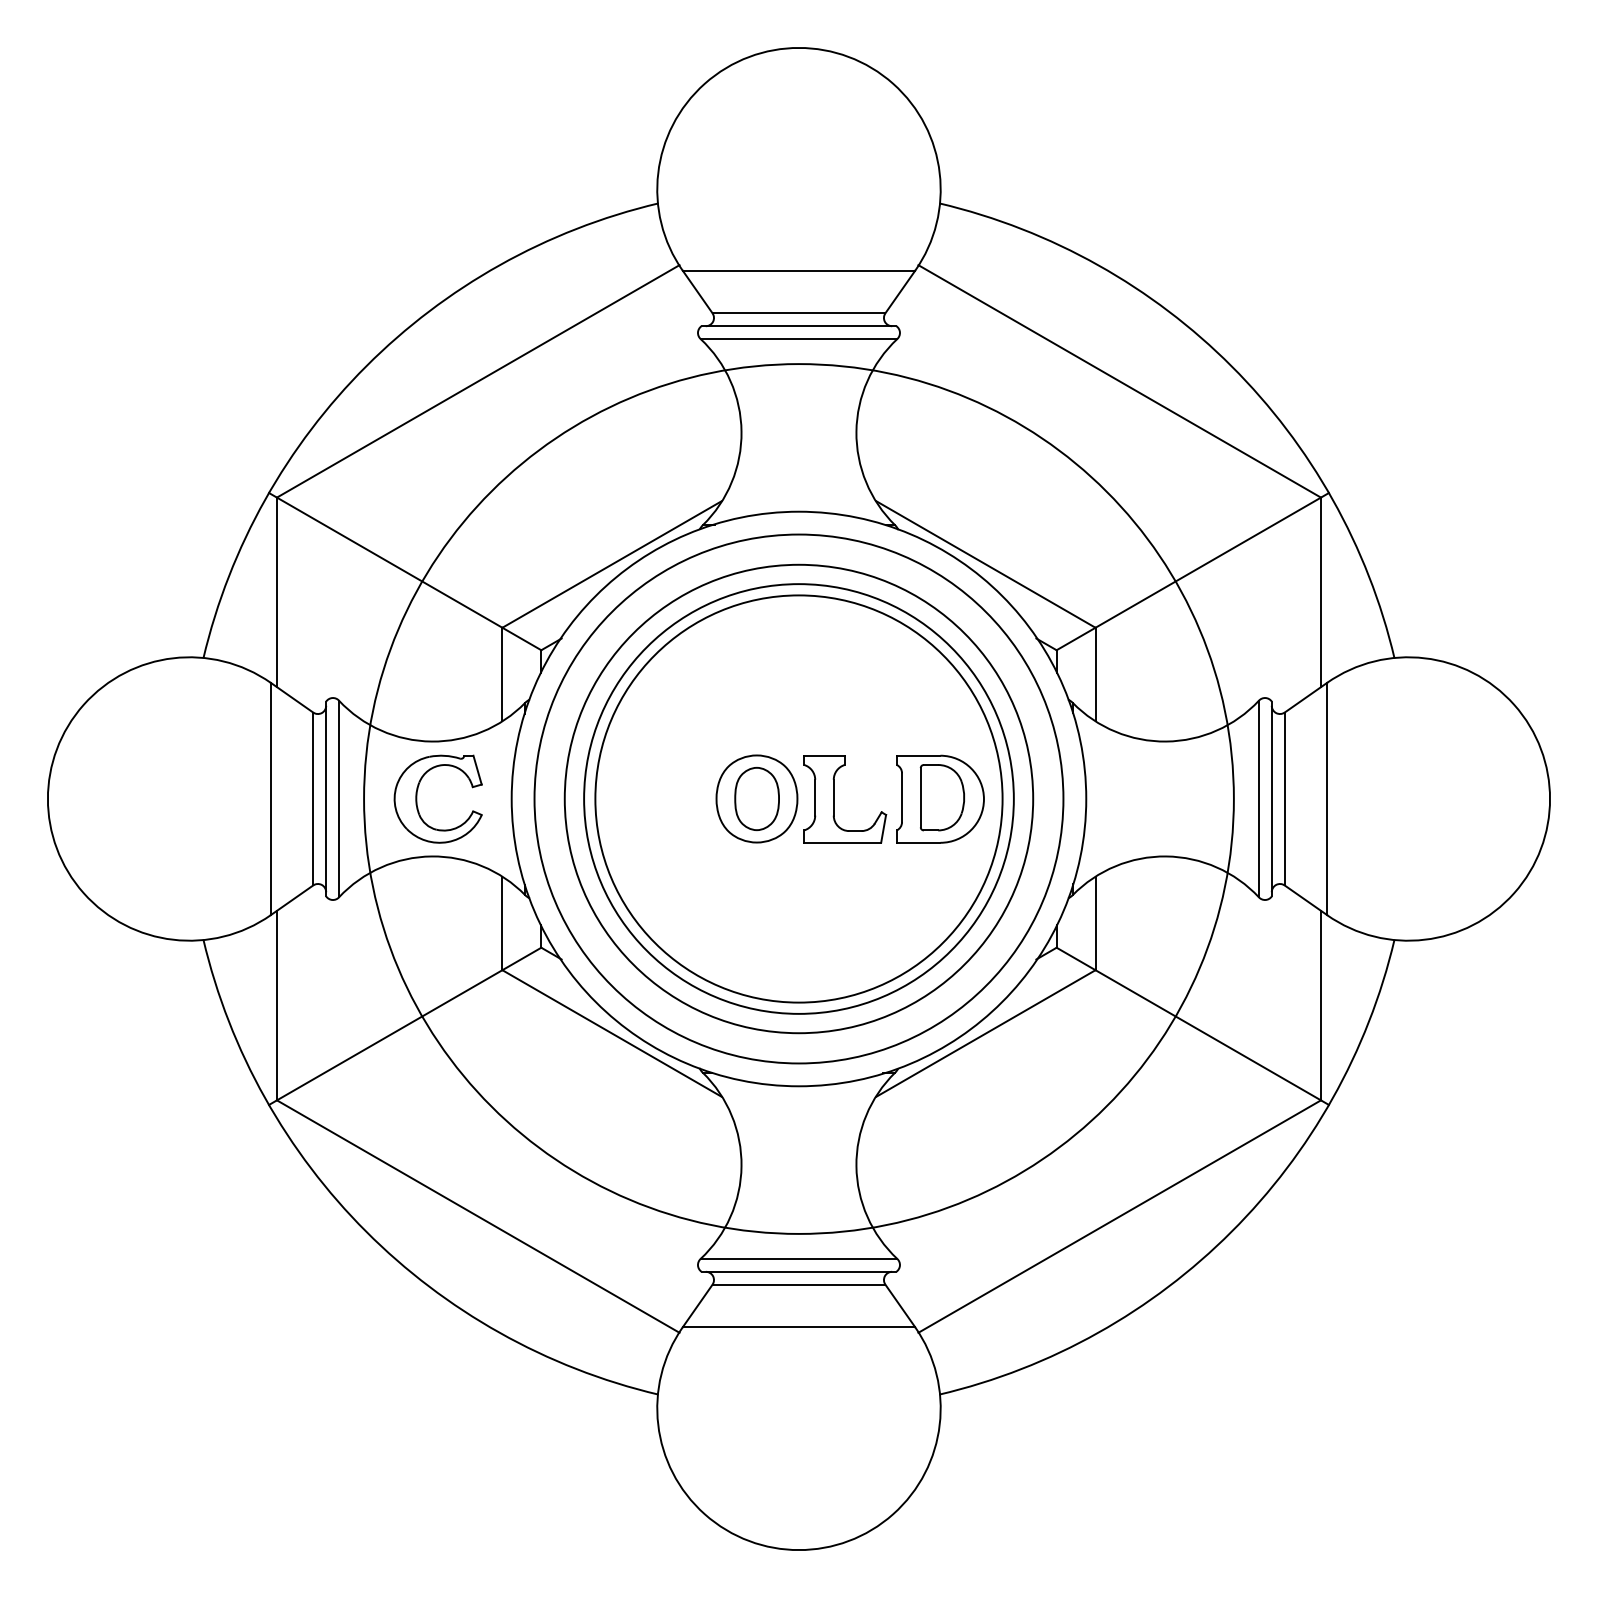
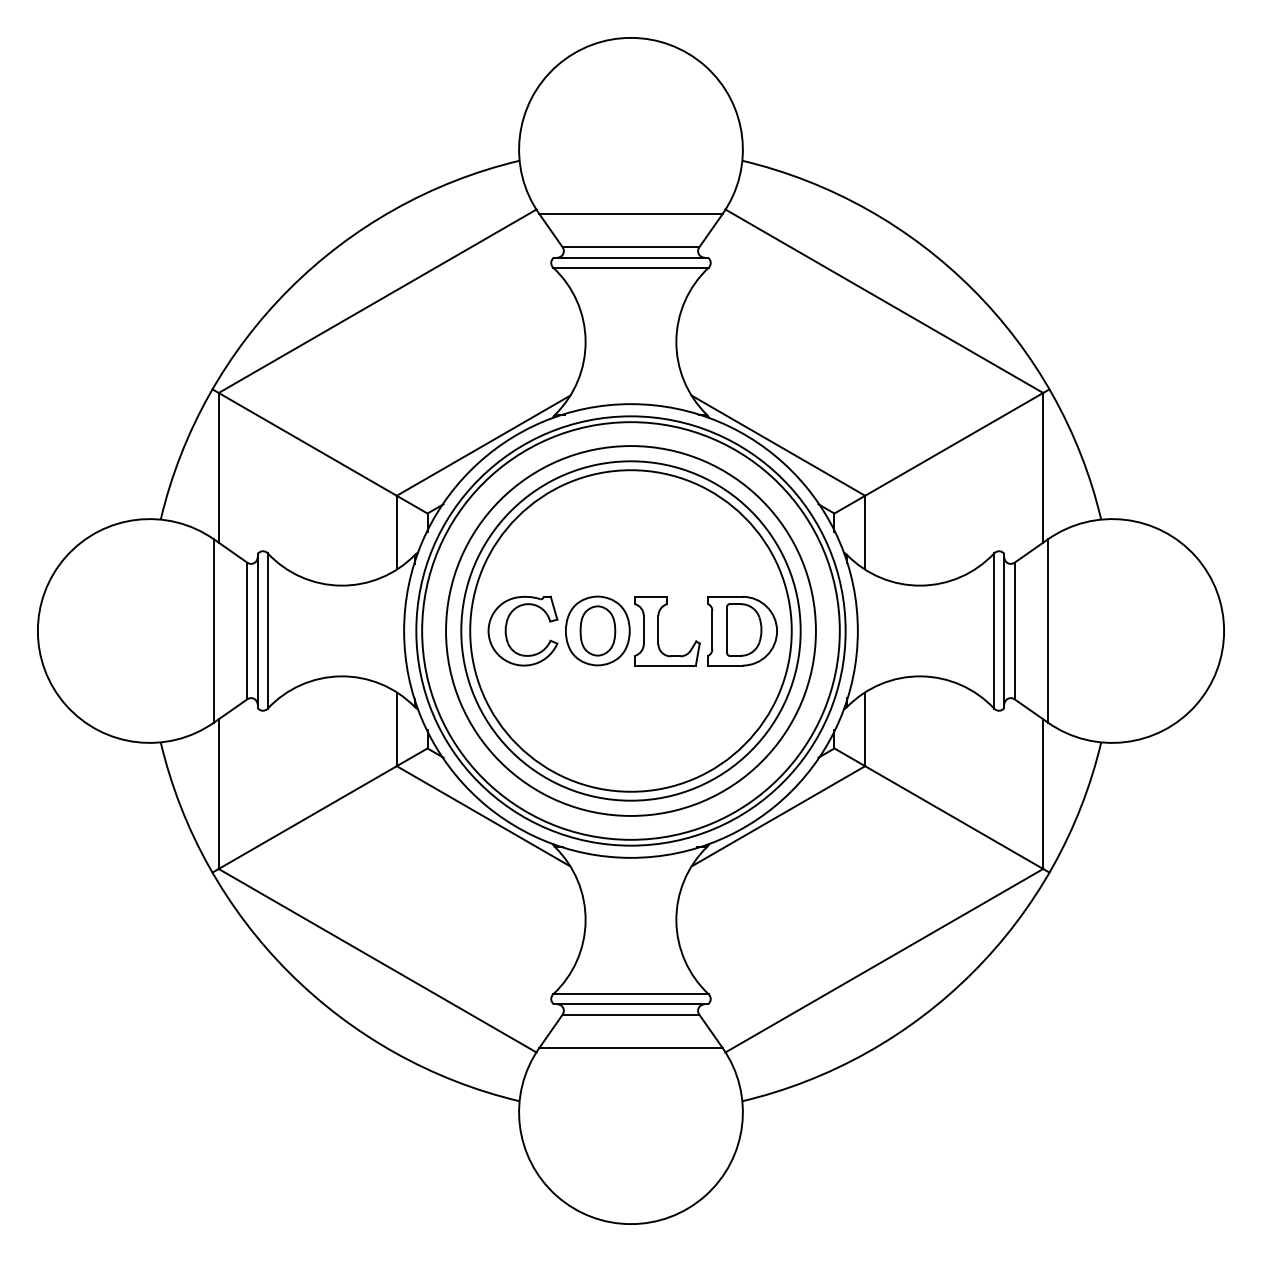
part: (417, 798) -> (506, 630), moved
circle: (798, 798) -> (630, 630), size x0.62

